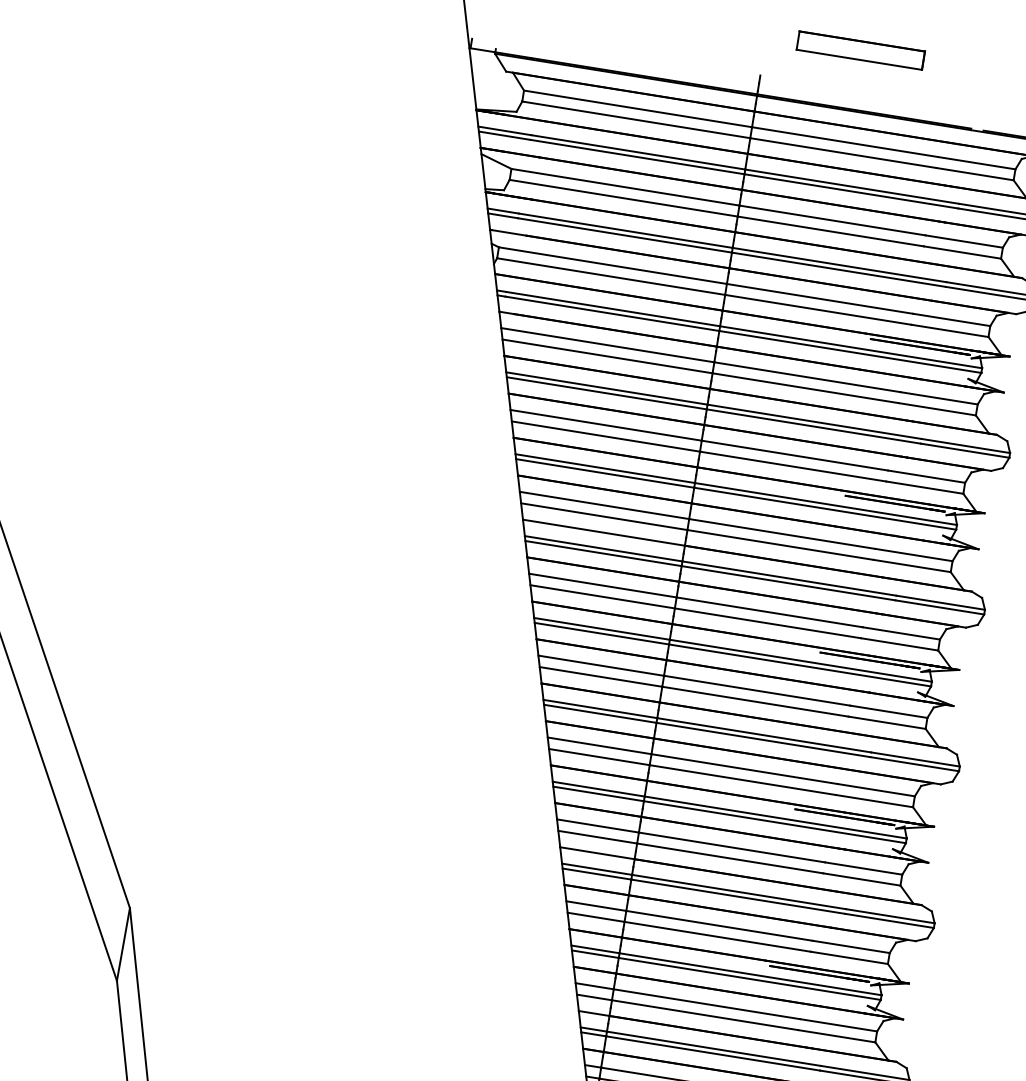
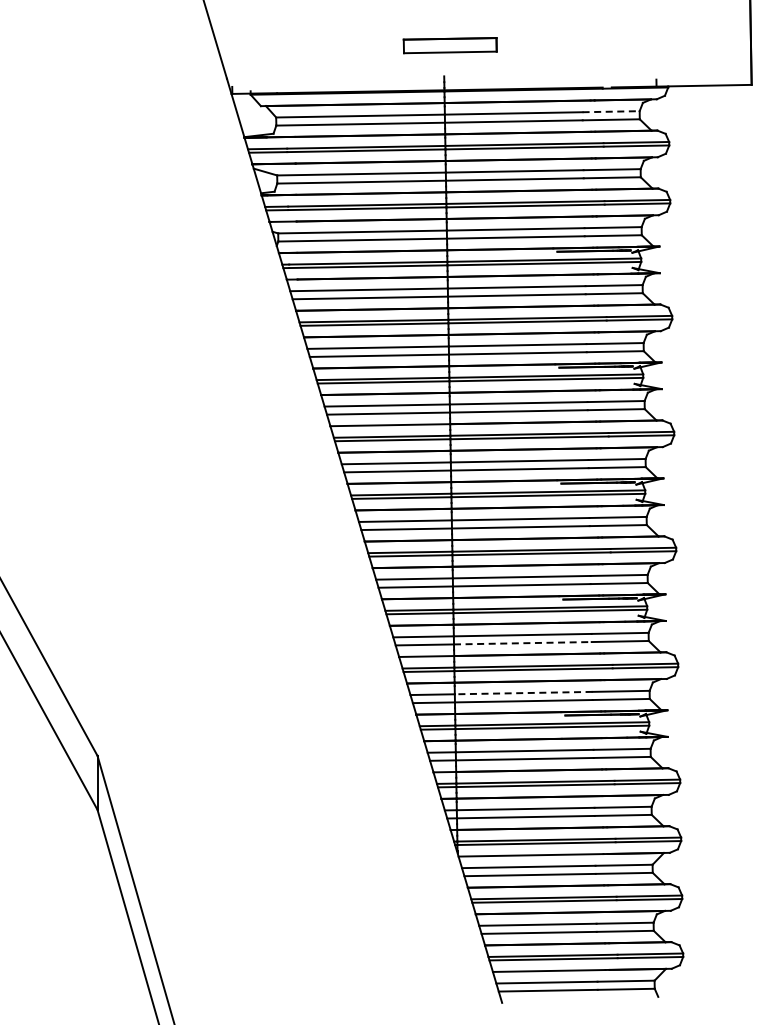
part: (859, 50) -> (449, 45), moved
line: (977, 163) -> (611, 111), solid -> dashed
line: (729, 858) -> (522, 643), solid -> dashed
line: (719, 926) -> (523, 693), solid -> dashed

